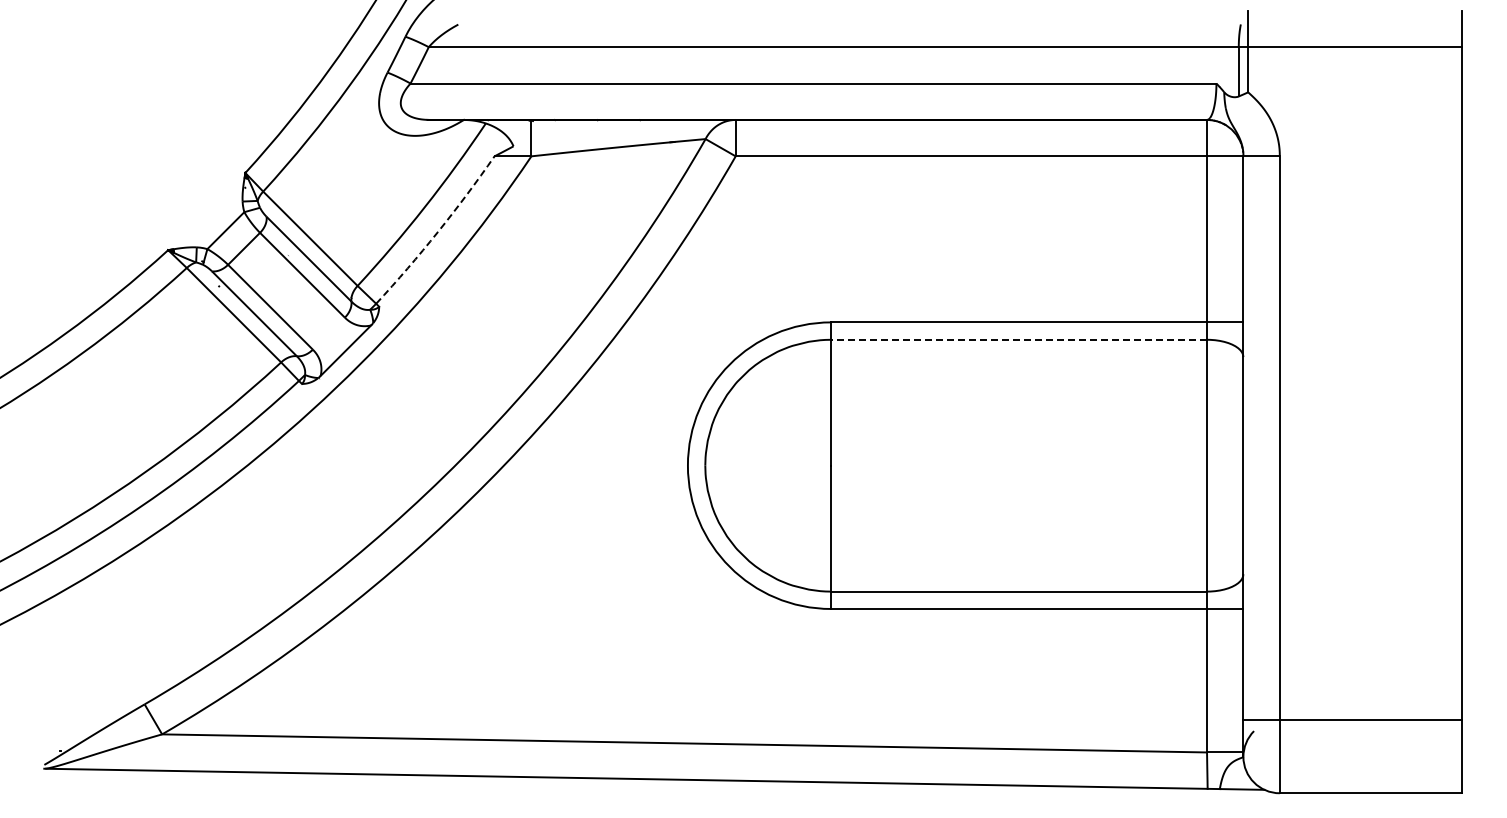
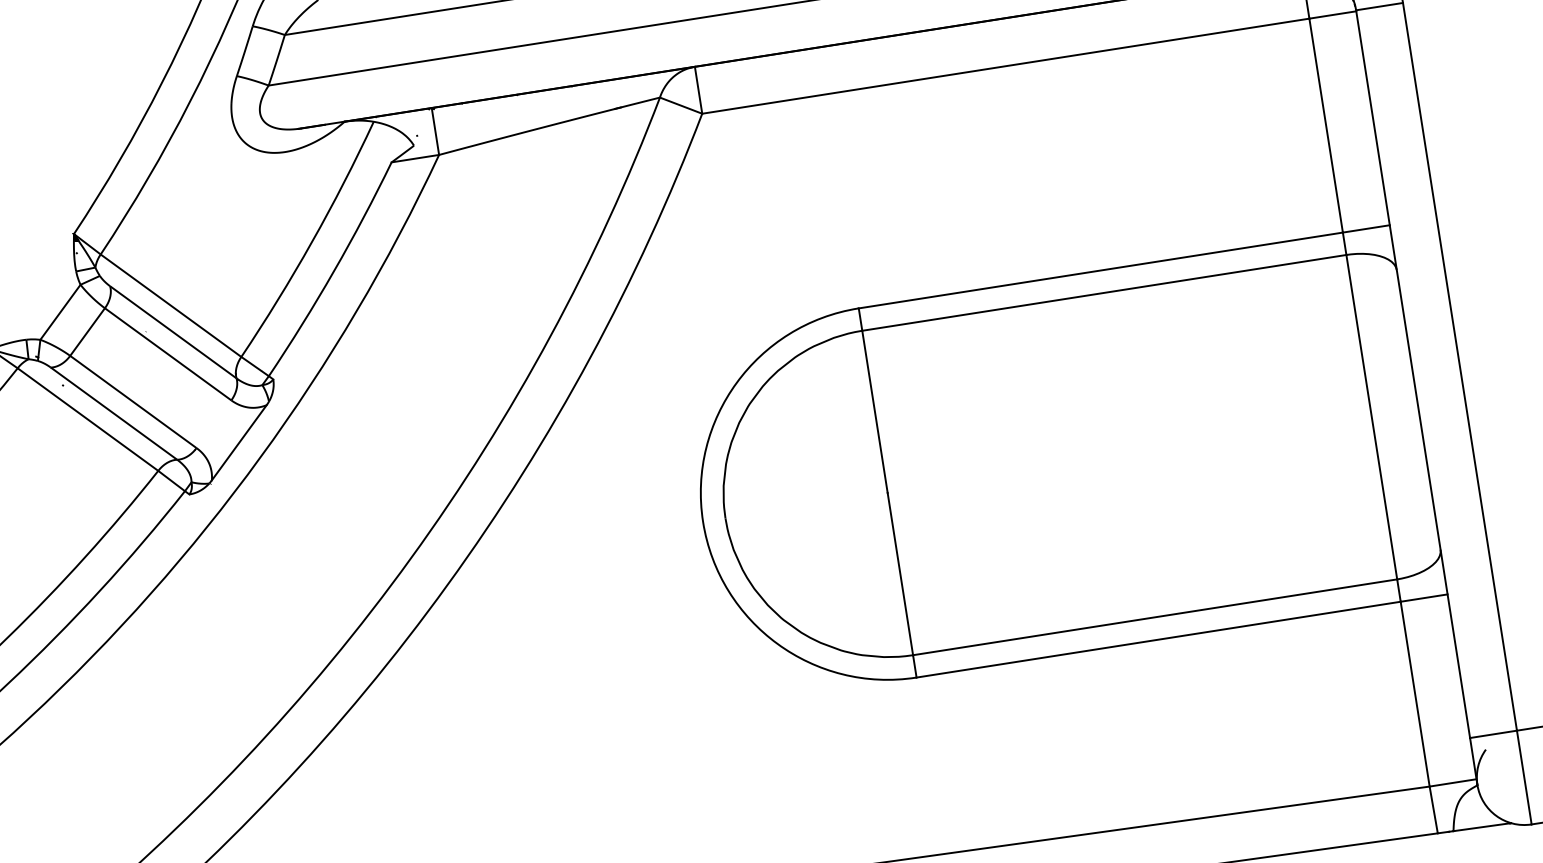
arc: (437, 232) -> (333, 272), dashed -> solid
line: (1019, 339) -> (1104, 292), dashed -> solid

